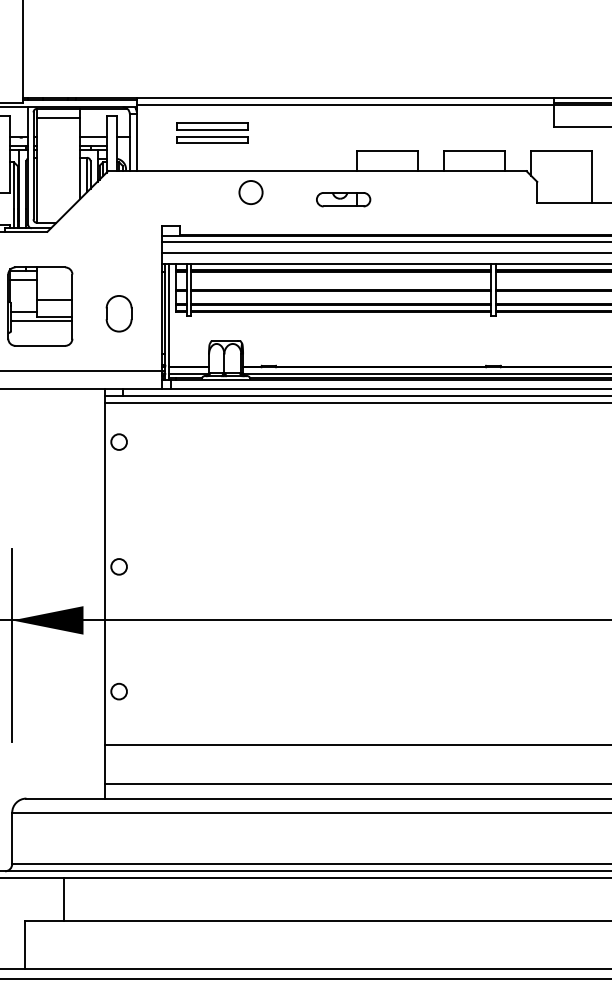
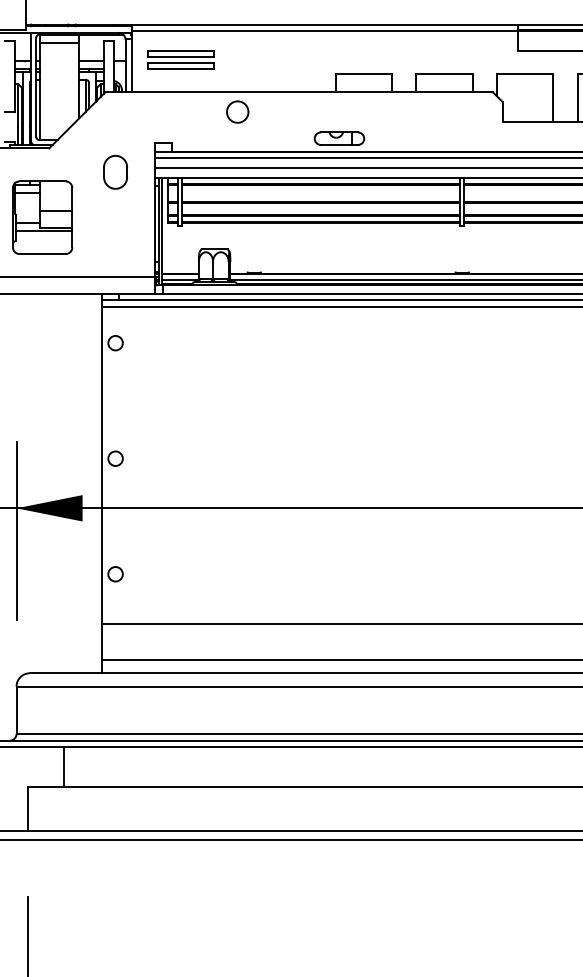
part: (211, 132) -> (180, 59), moved
part: (343, 199) -> (339, 138), moved
part: (119, 313) -> (115, 172), moved

